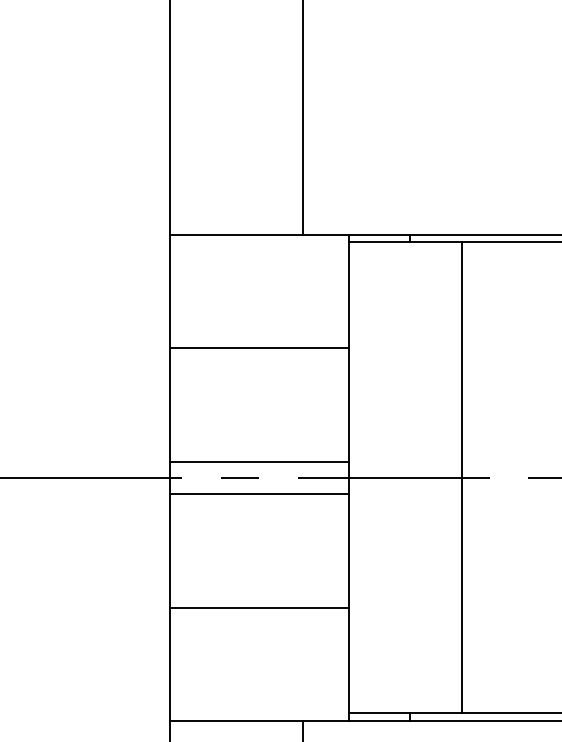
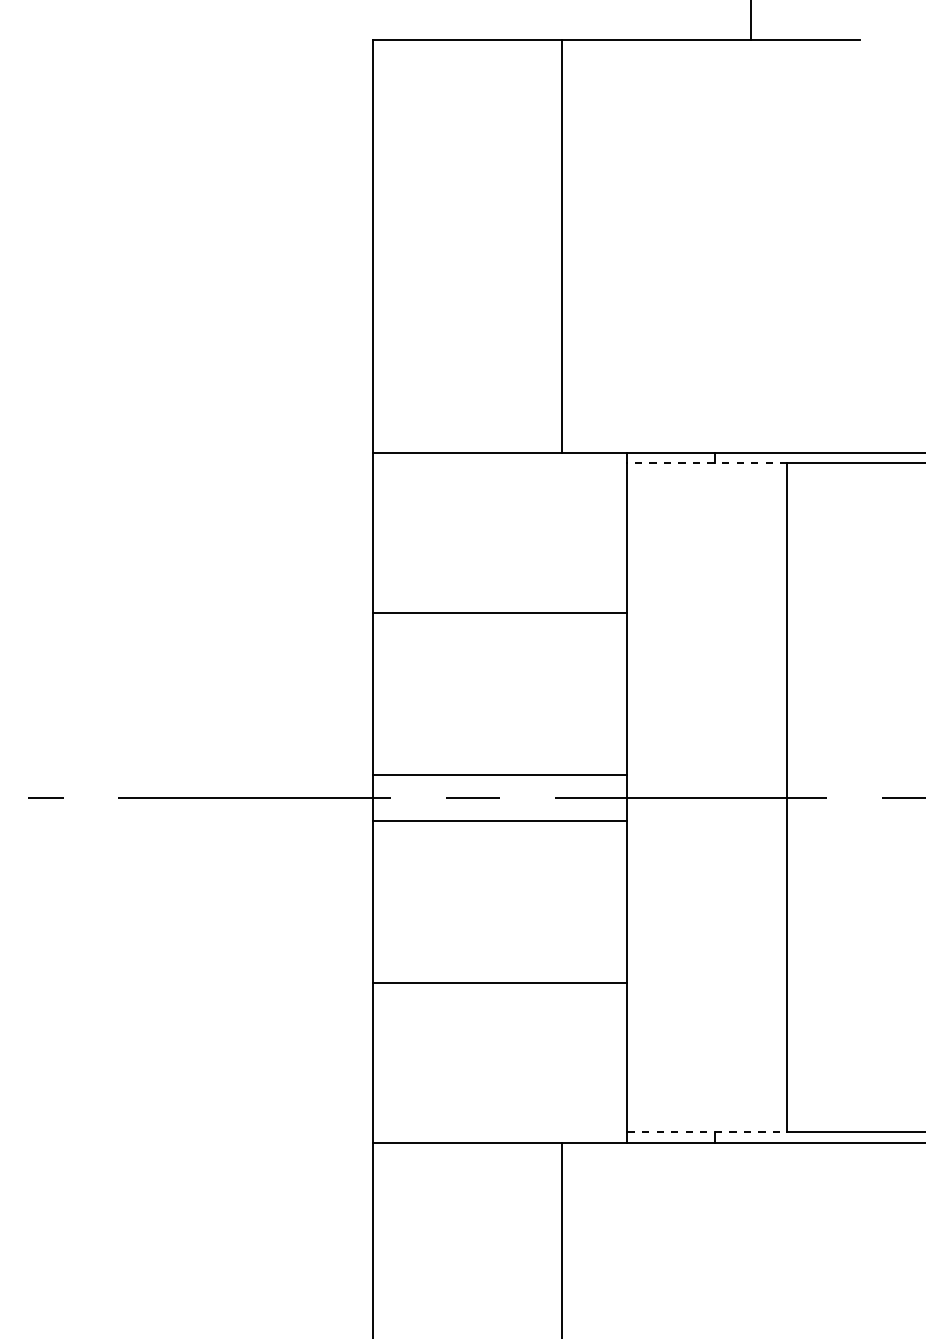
line: (405, 242) -> (707, 463), solid -> dashed
line: (405, 713) -> (707, 1132), solid -> dashed

